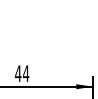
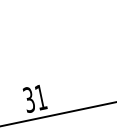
text: (22, 73) -> (35, 98), 44 -> 31

